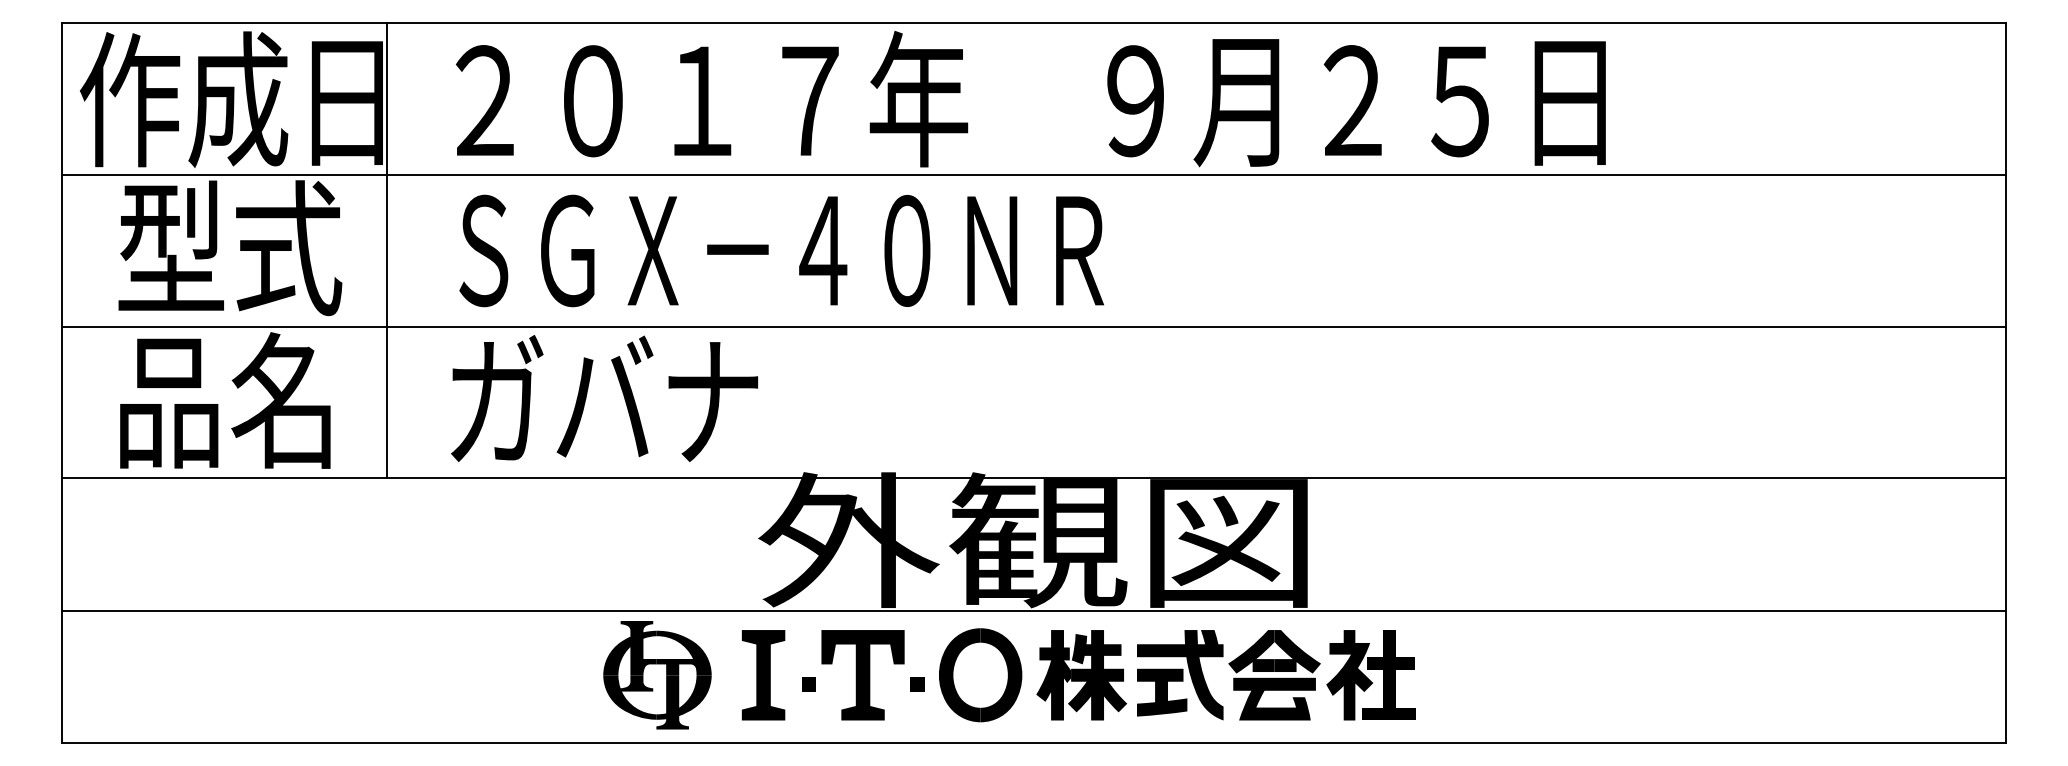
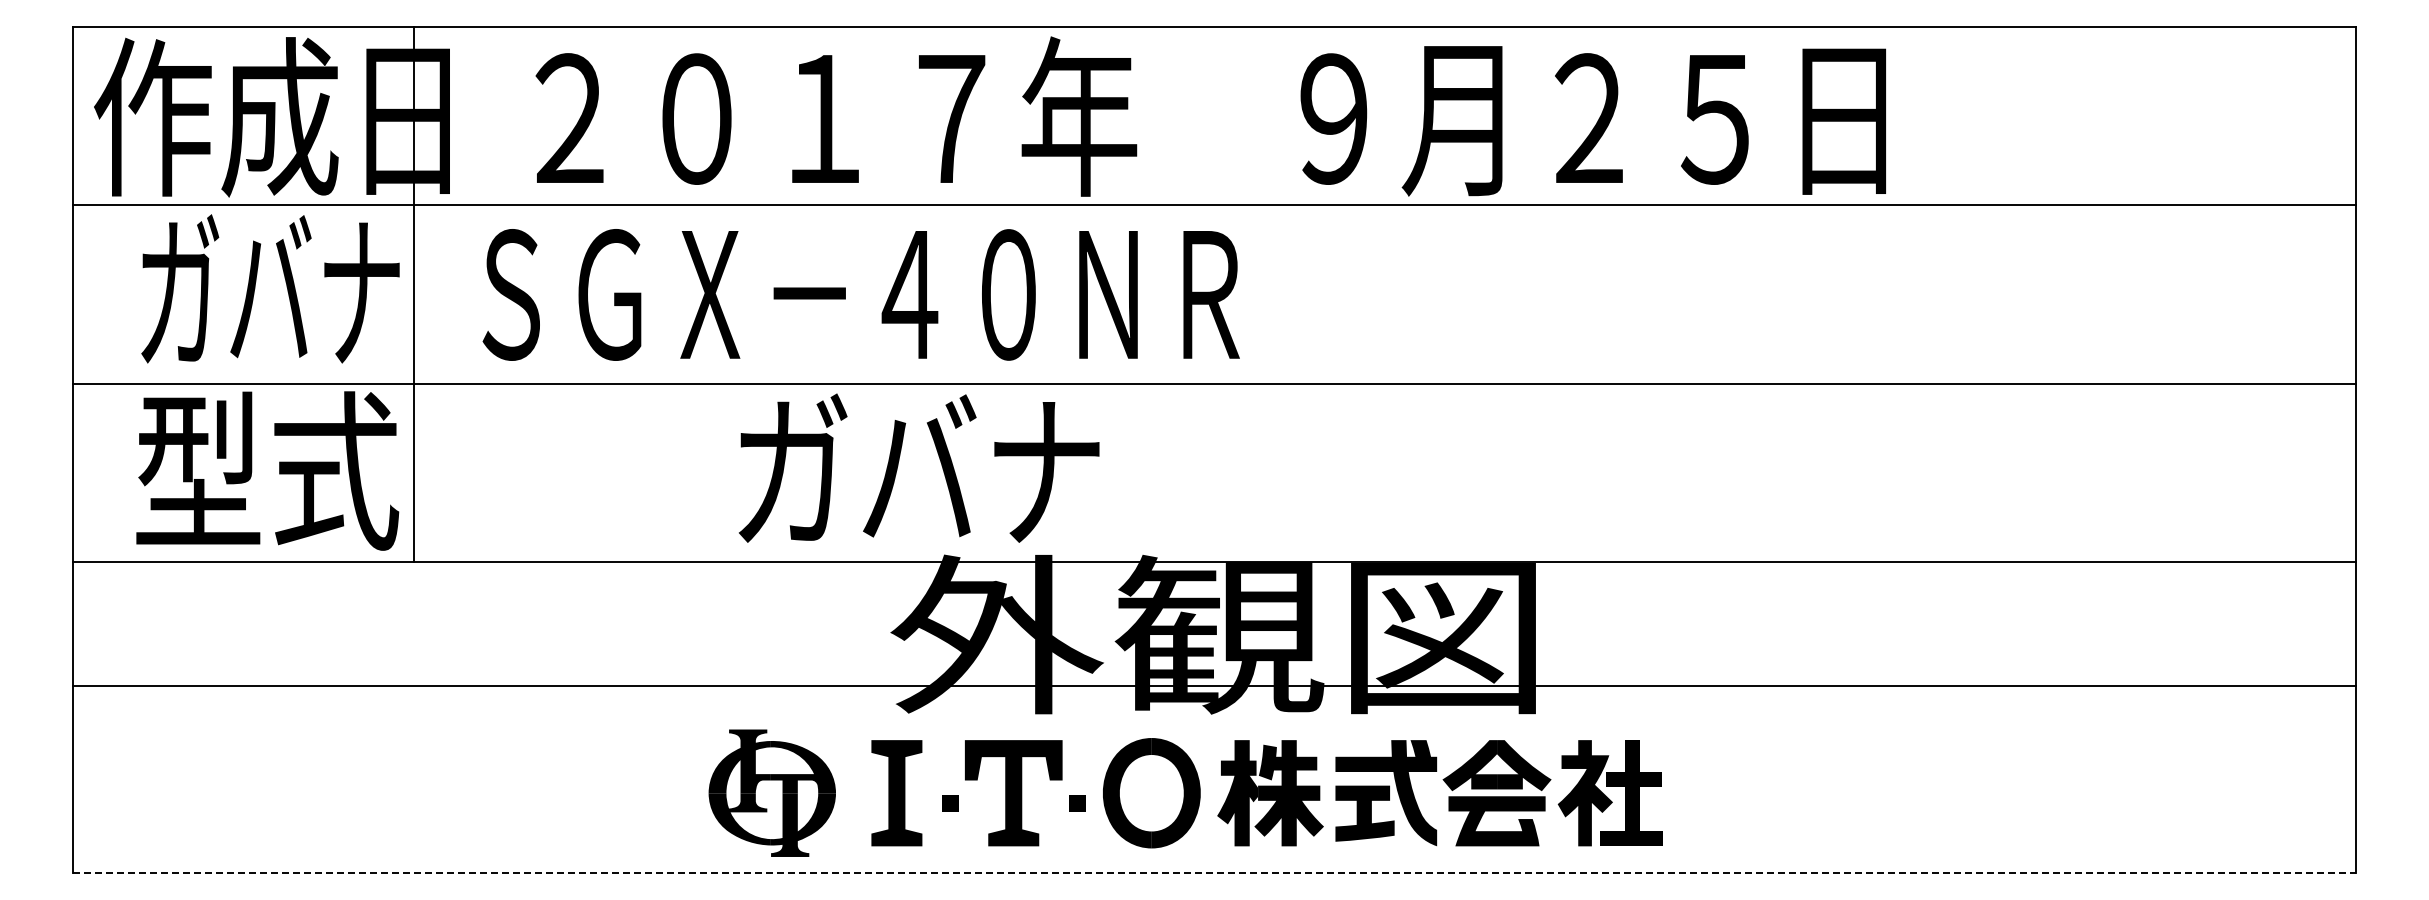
text: (230, 248) -> (270, 291), 型式 -> ガバナ
line: (387, 250) -> (414, 294), moved
text: (781, 250) -> (860, 294), moved
text: (603, 397) -> (918, 467), moved
text: (227, 400) -> (267, 470), 品名 -> 型式
line: (1034, 610) -> (1214, 685), moved
line: (1034, 743) -> (1214, 873), solid -> dashed

